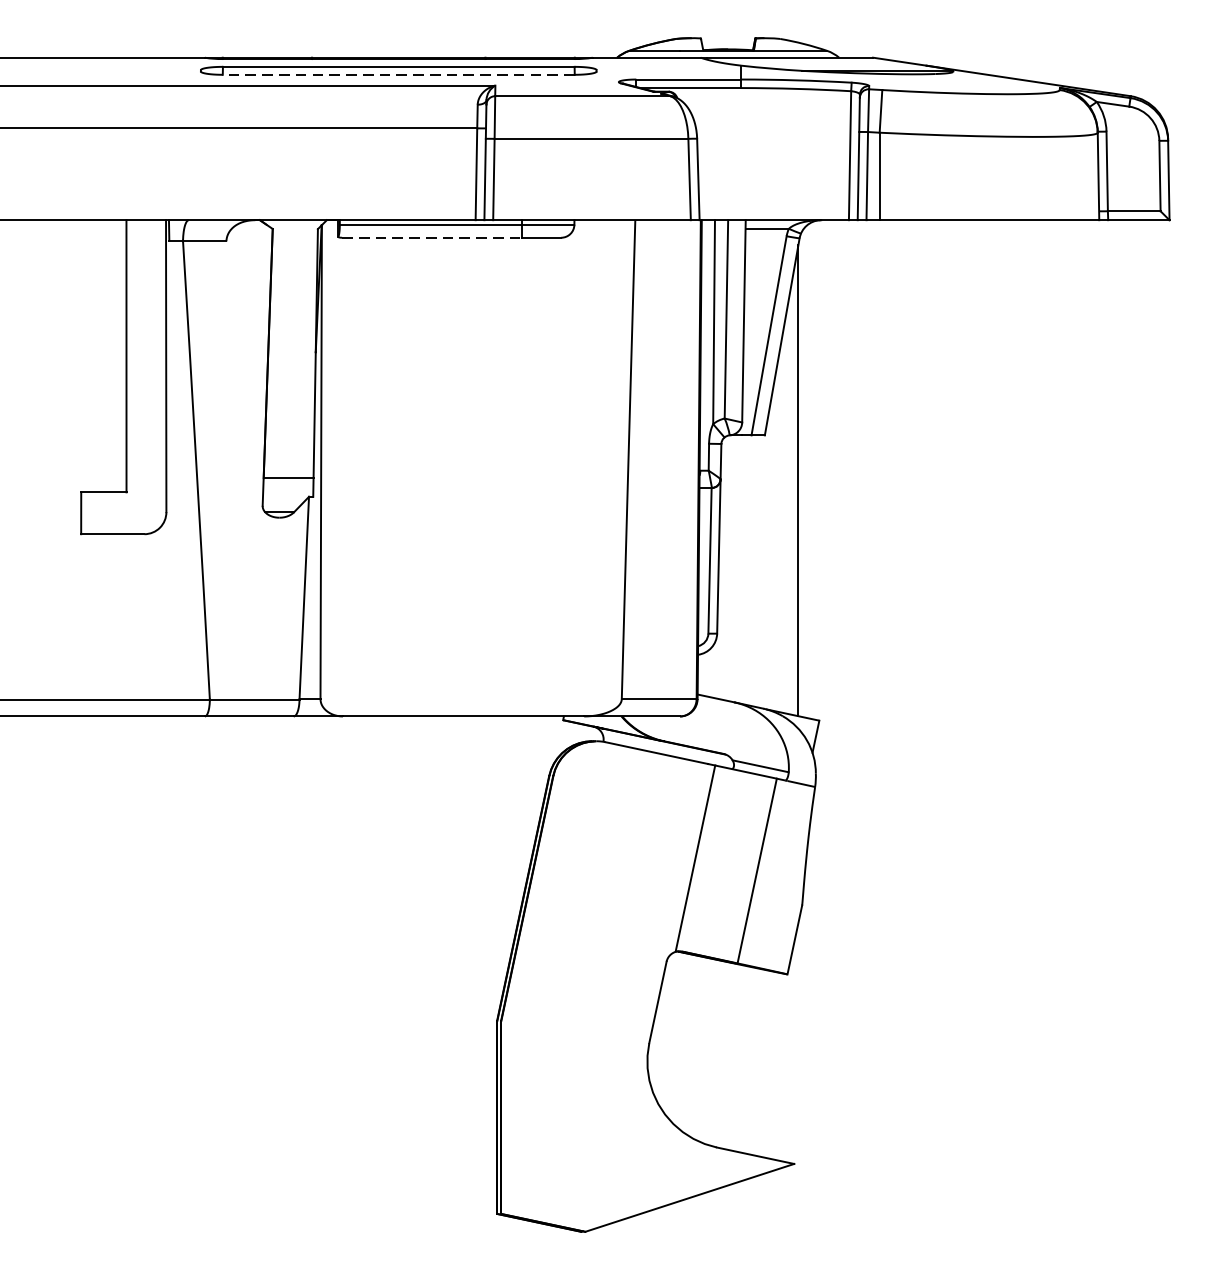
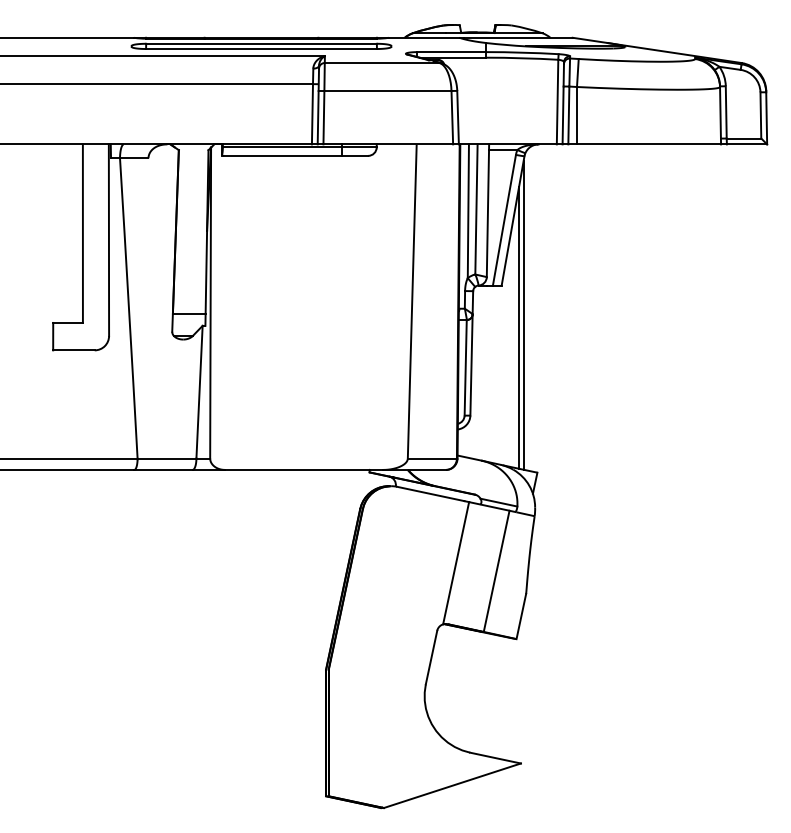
line: (398, 75) -> (261, 49), dashed -> solid
line: (432, 237) -> (283, 155), dashed -> solid
line: (792, 499) -> (519, 327), added

